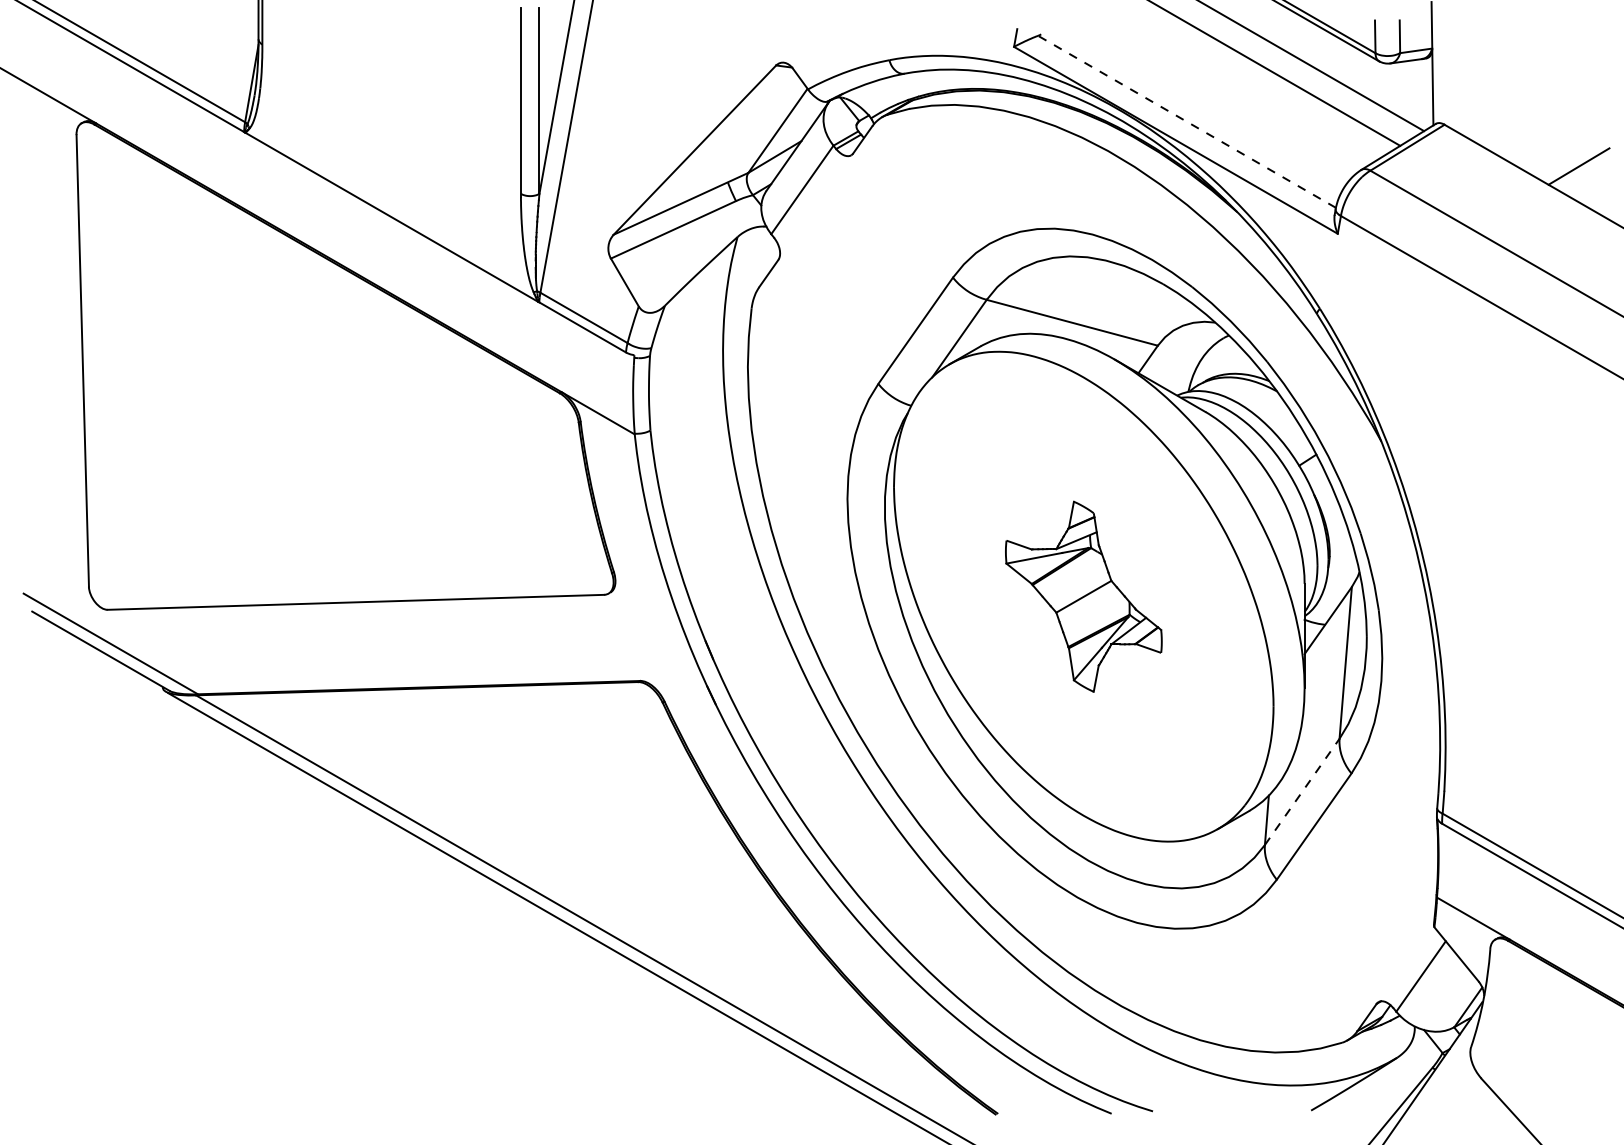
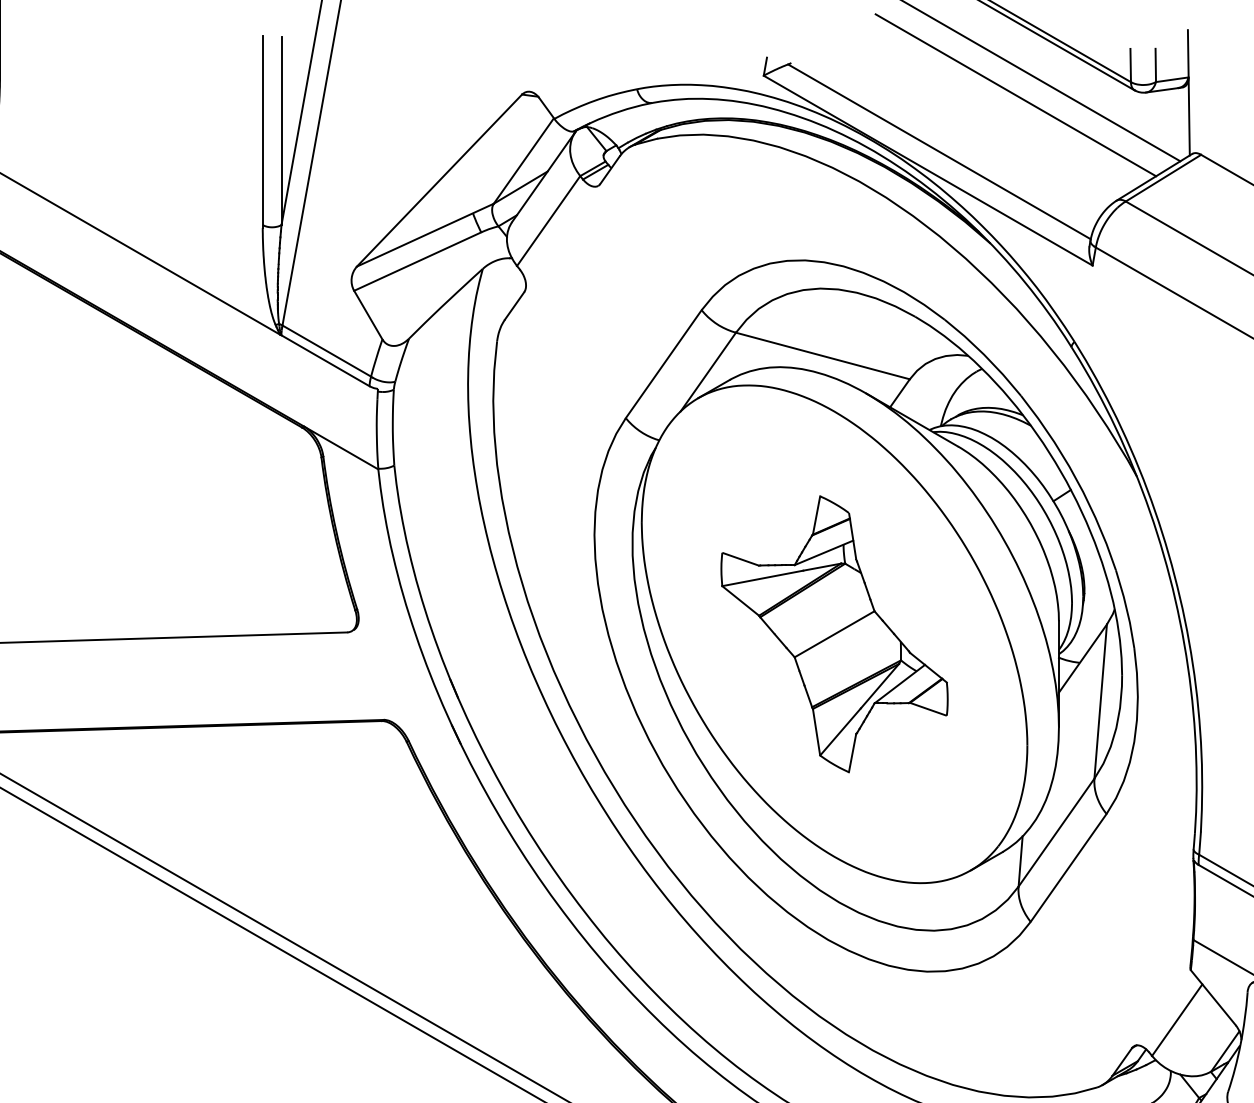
line: (1187, 121) -> (939, 151), dashed -> solid
part: (1083, 596) -> (834, 634), size x1.43
line: (1302, 791) -> (1056, 832), dashed -> solid

